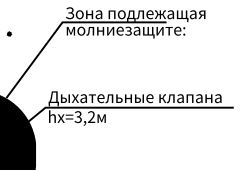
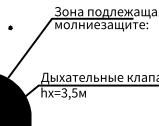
text: (91, 117) -> (74, 93), hx=3,2 -> hx=3,5

